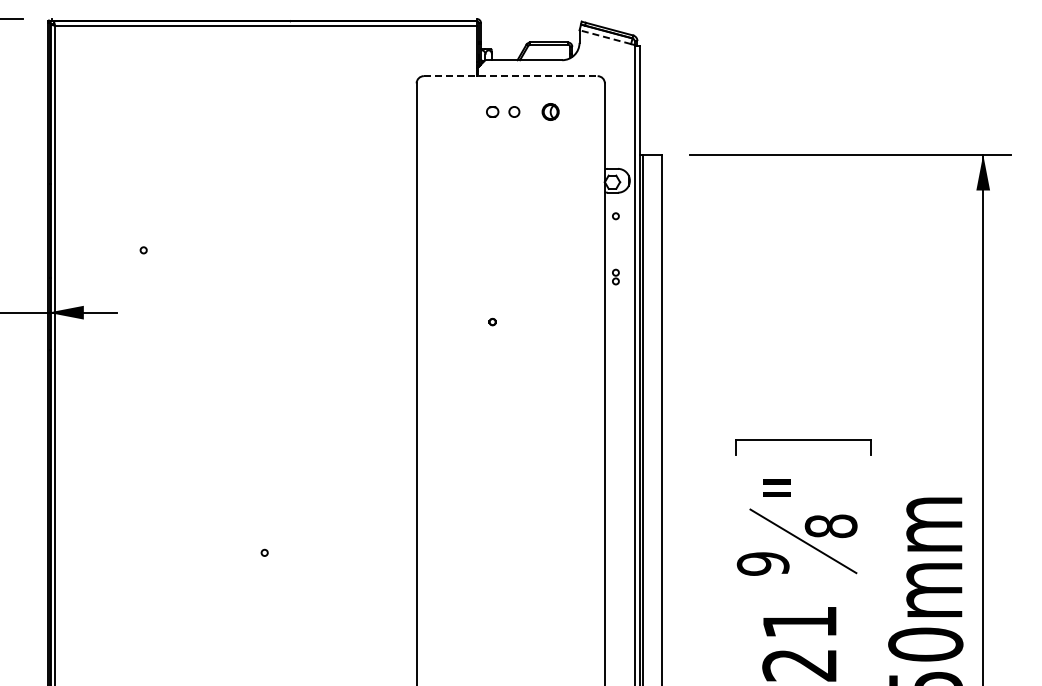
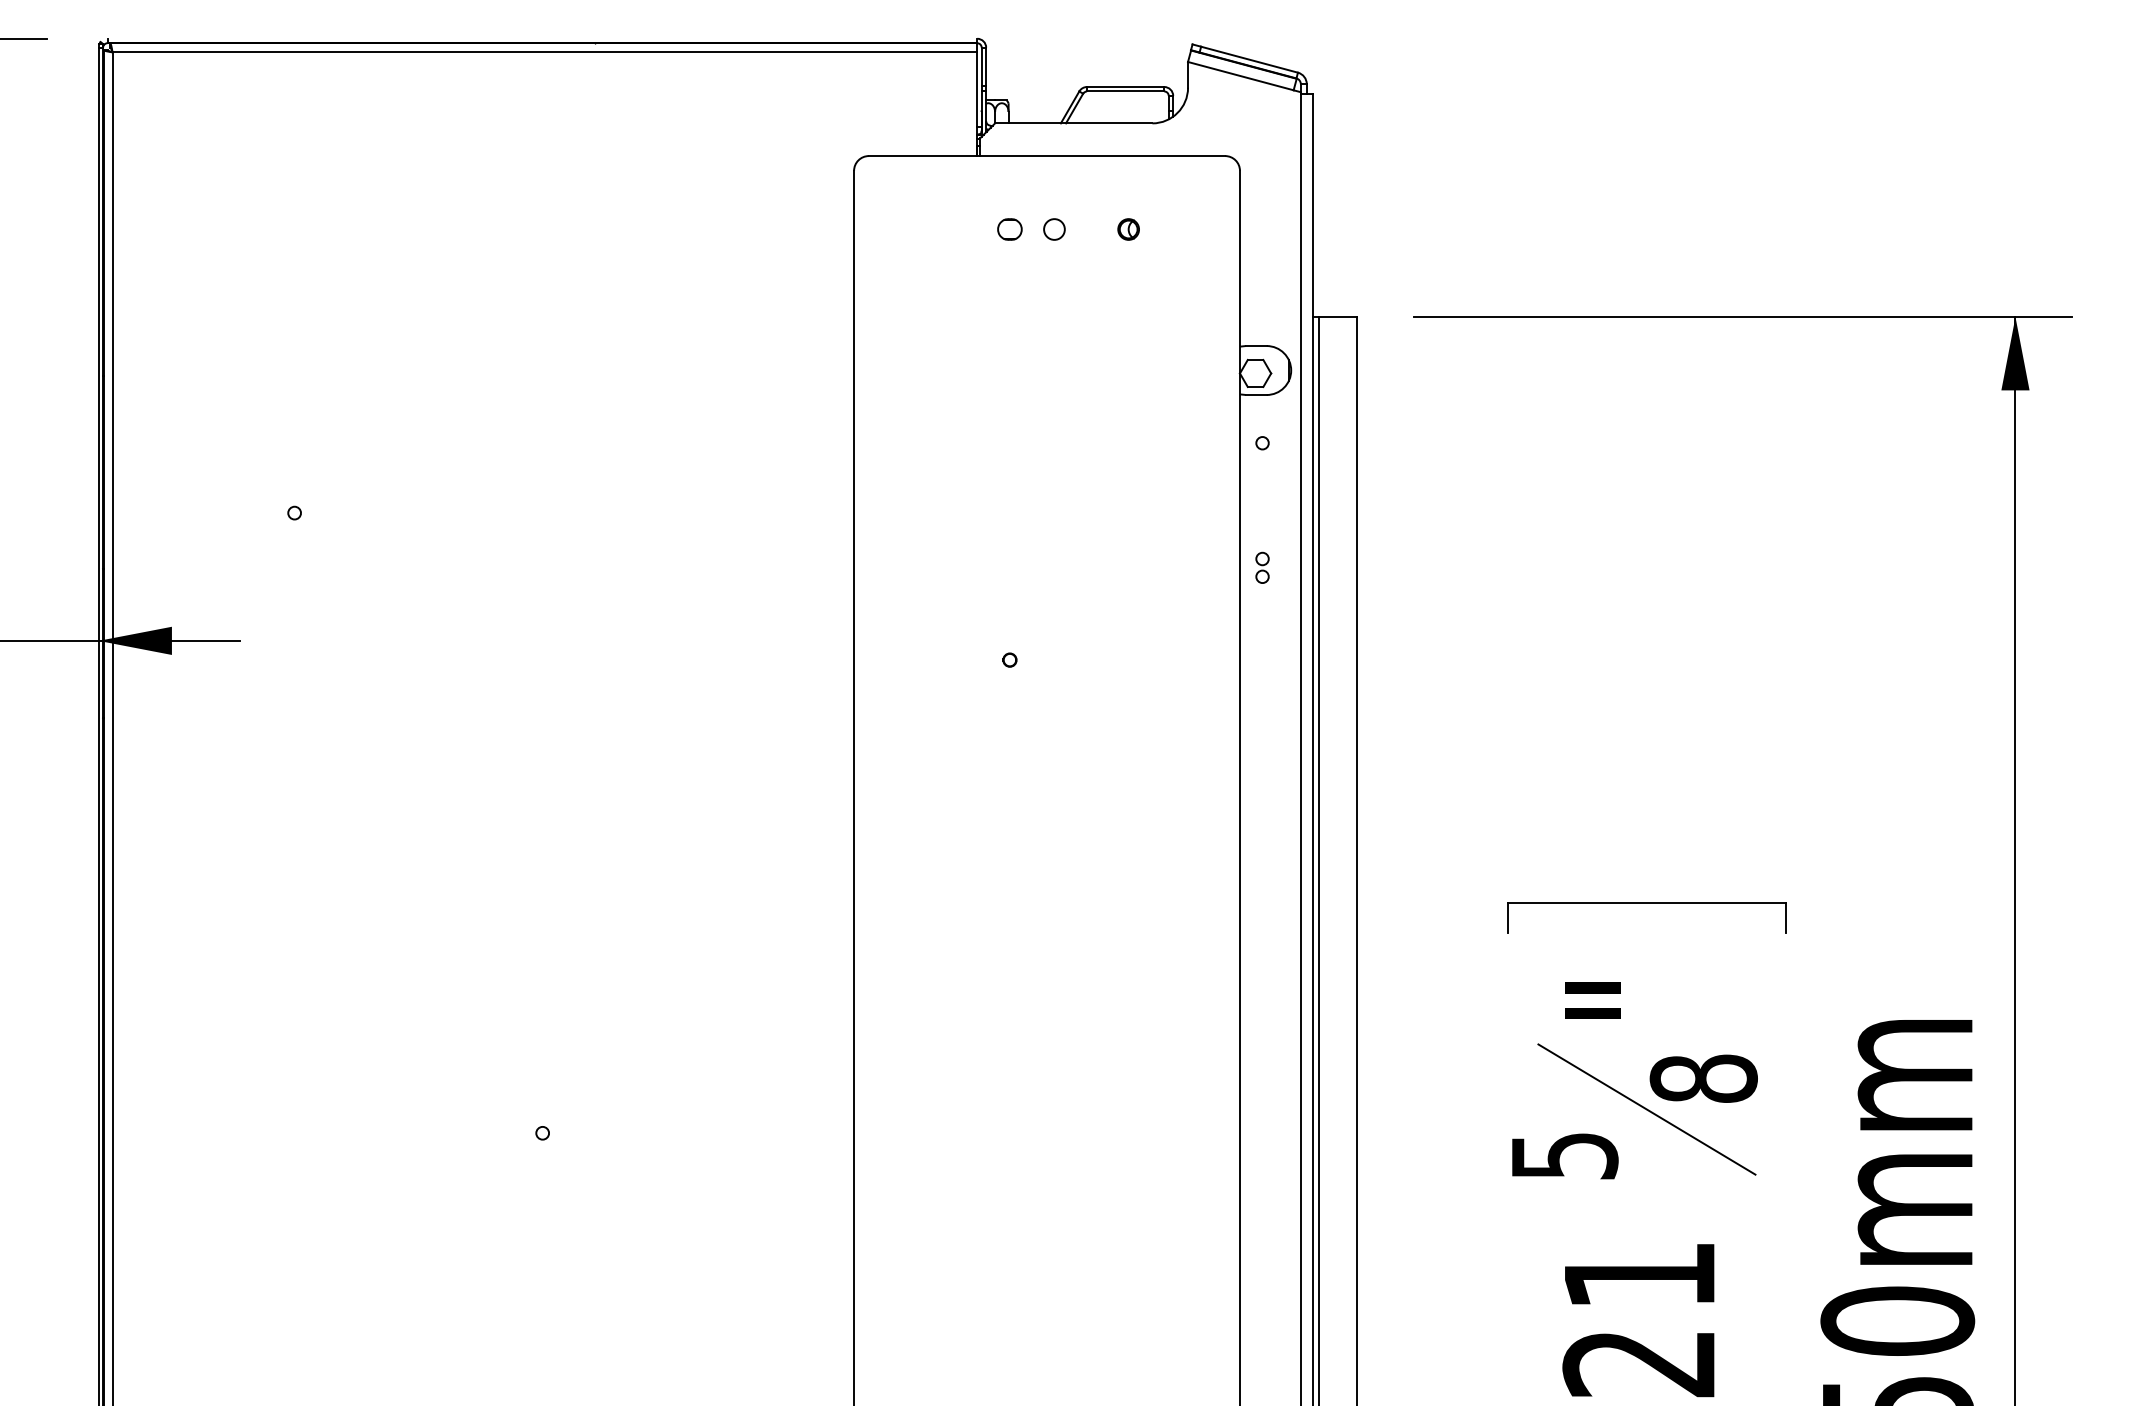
line: (605, 37) -> (1241, 76), dashed -> solid
line: (510, 76) -> (1046, 156), dashed -> solid
part: (550, 111) -> (1128, 228), size x0.62
text: (762, 563) -> (1563, 1154), 9 -> 5

